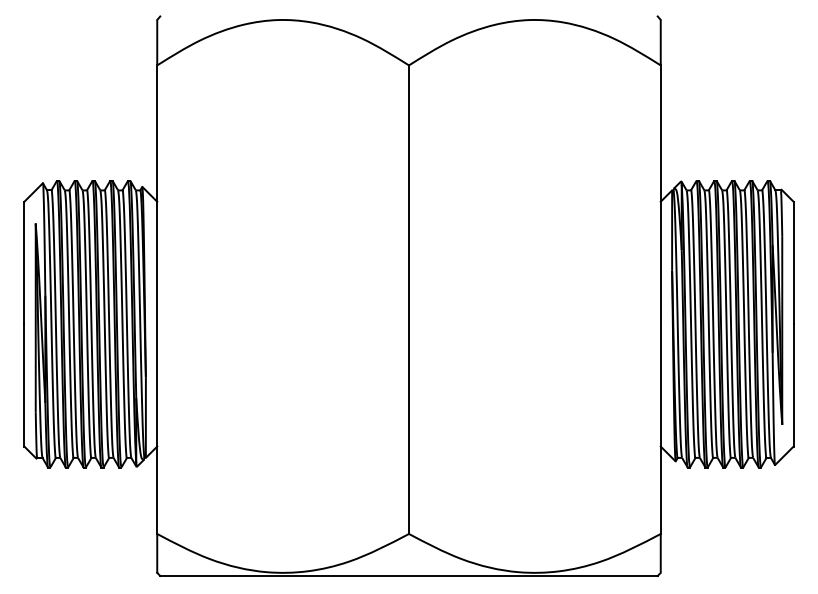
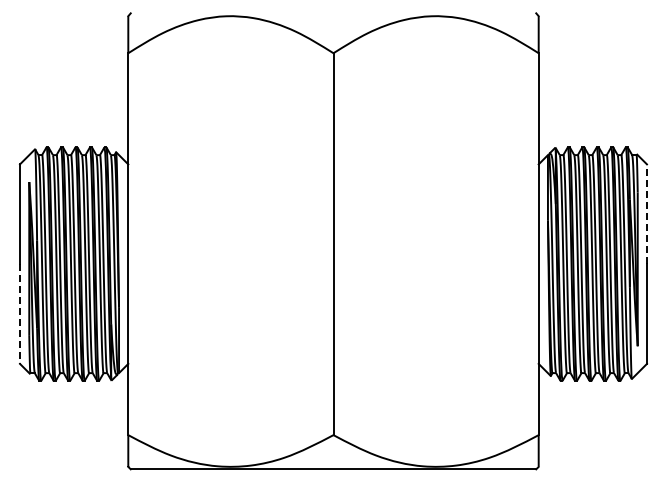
line: (793, 263) -> (646, 214), solid -> dashed
line: (24, 385) -> (20, 314), solid -> dashed

